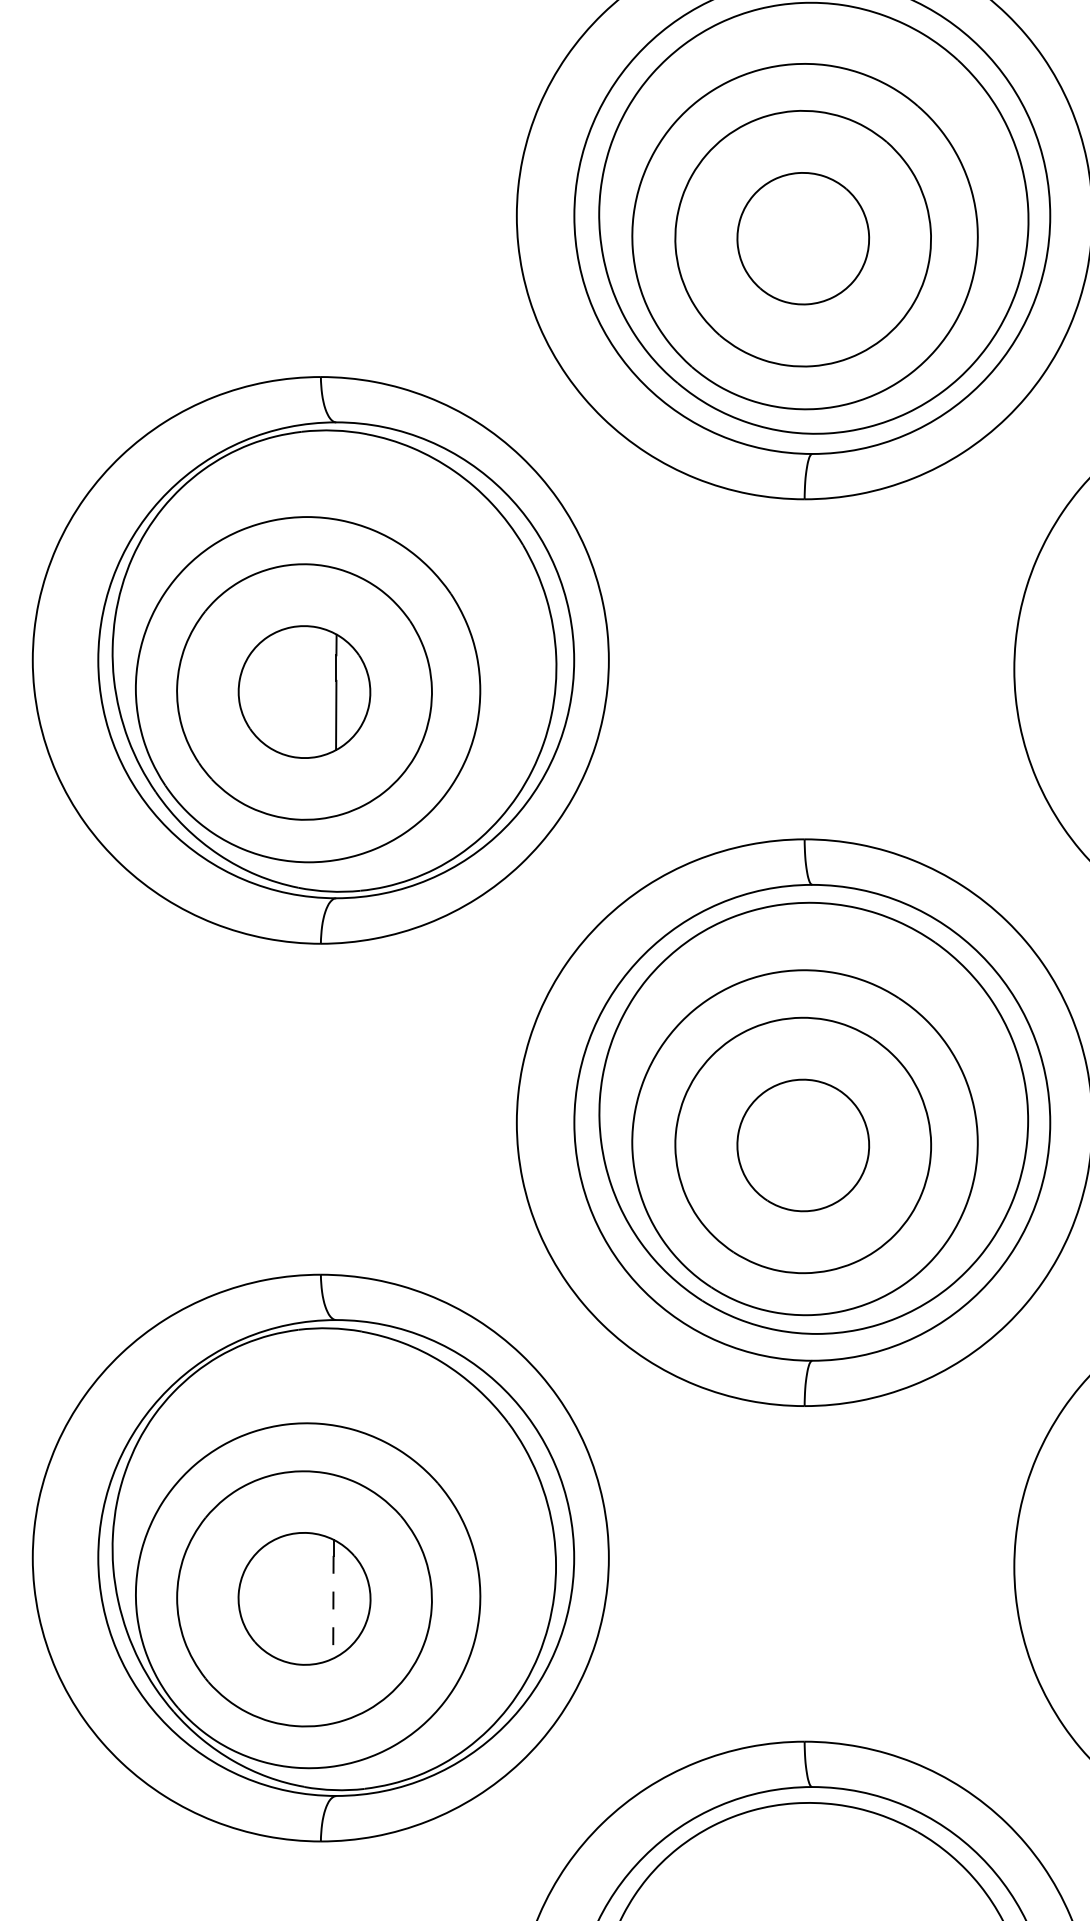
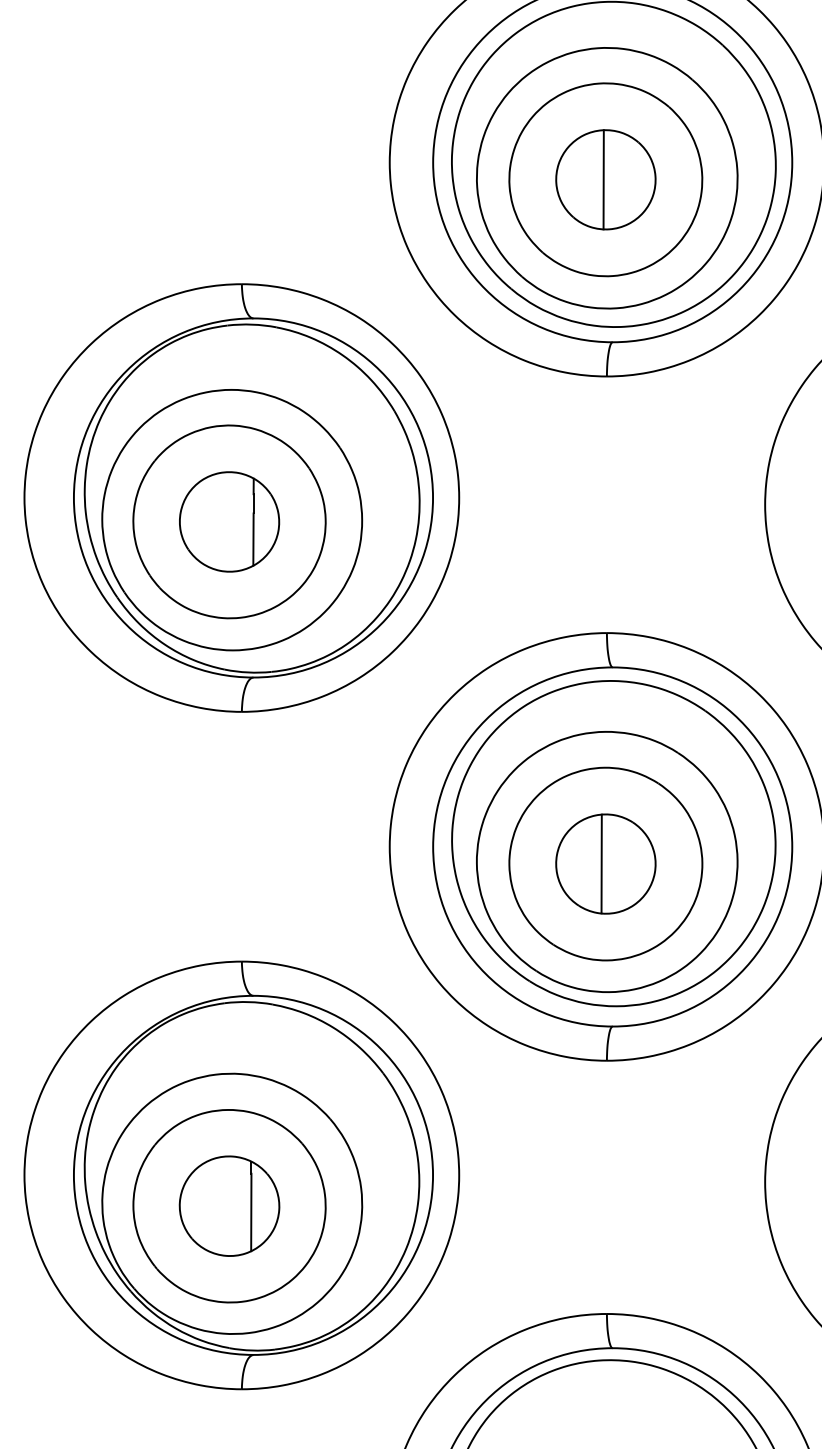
line: (800, 238) -> (603, 179), added
line: (797, 1144) -> (601, 863), added
line: (333, 1607) -> (251, 1212), dashed -> solid

